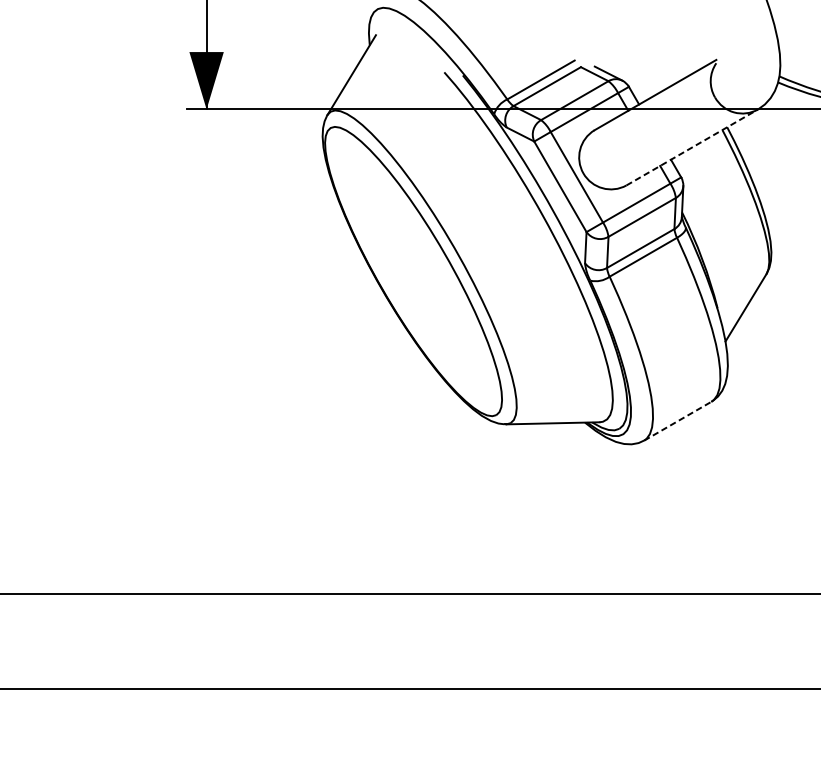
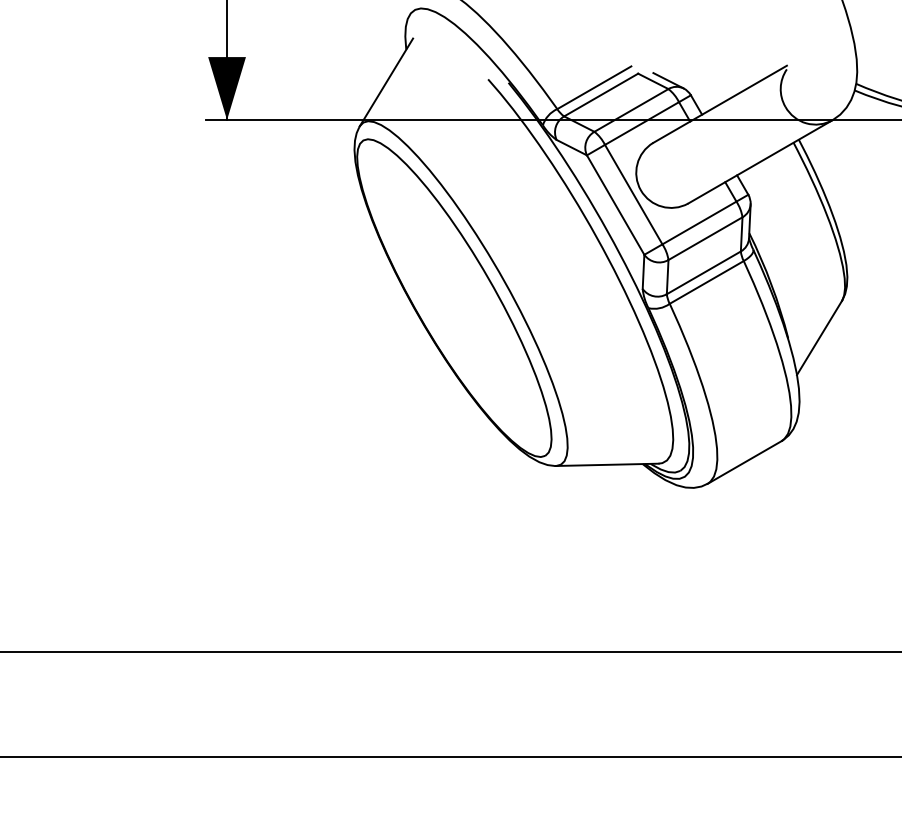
line: (692, 147) -> (760, 161), dashed -> solid
line: (677, 421) -> (744, 462), dashed -> solid

